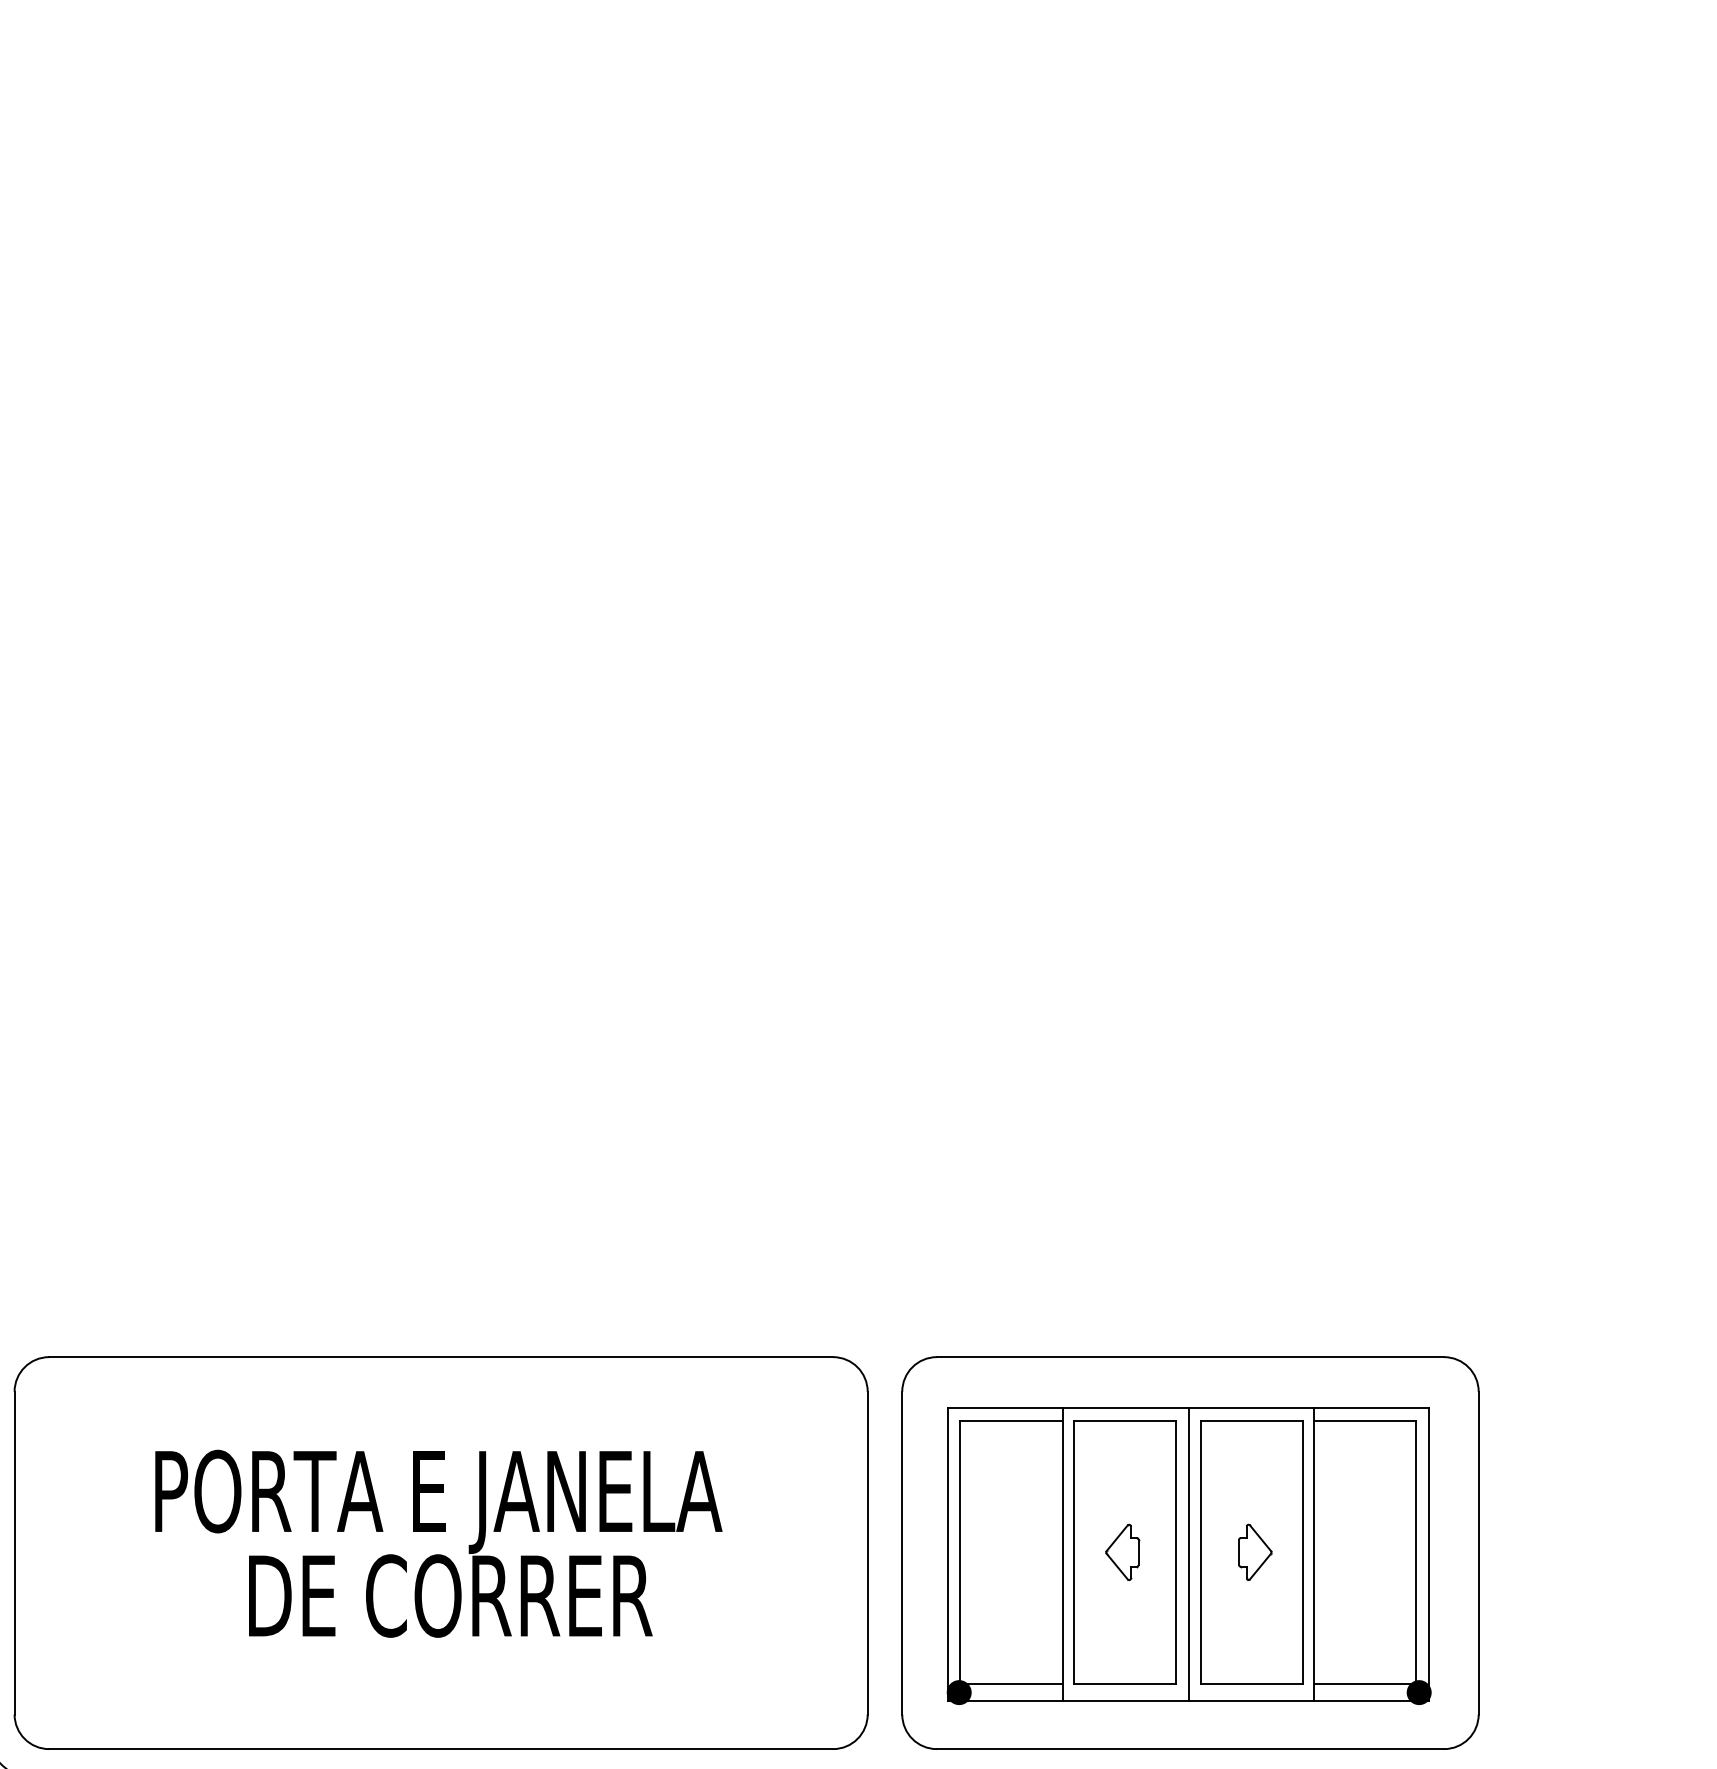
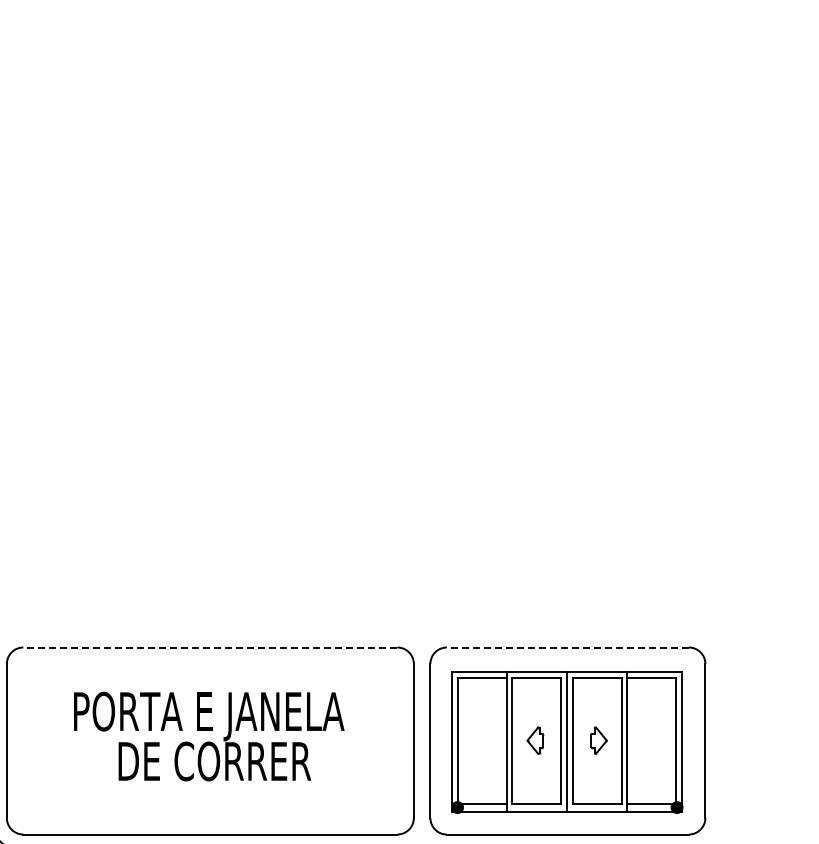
line: (439, 1357) -> (209, 647), solid -> dashed
line: (1189, 1357) -> (567, 647), solid -> dashed

